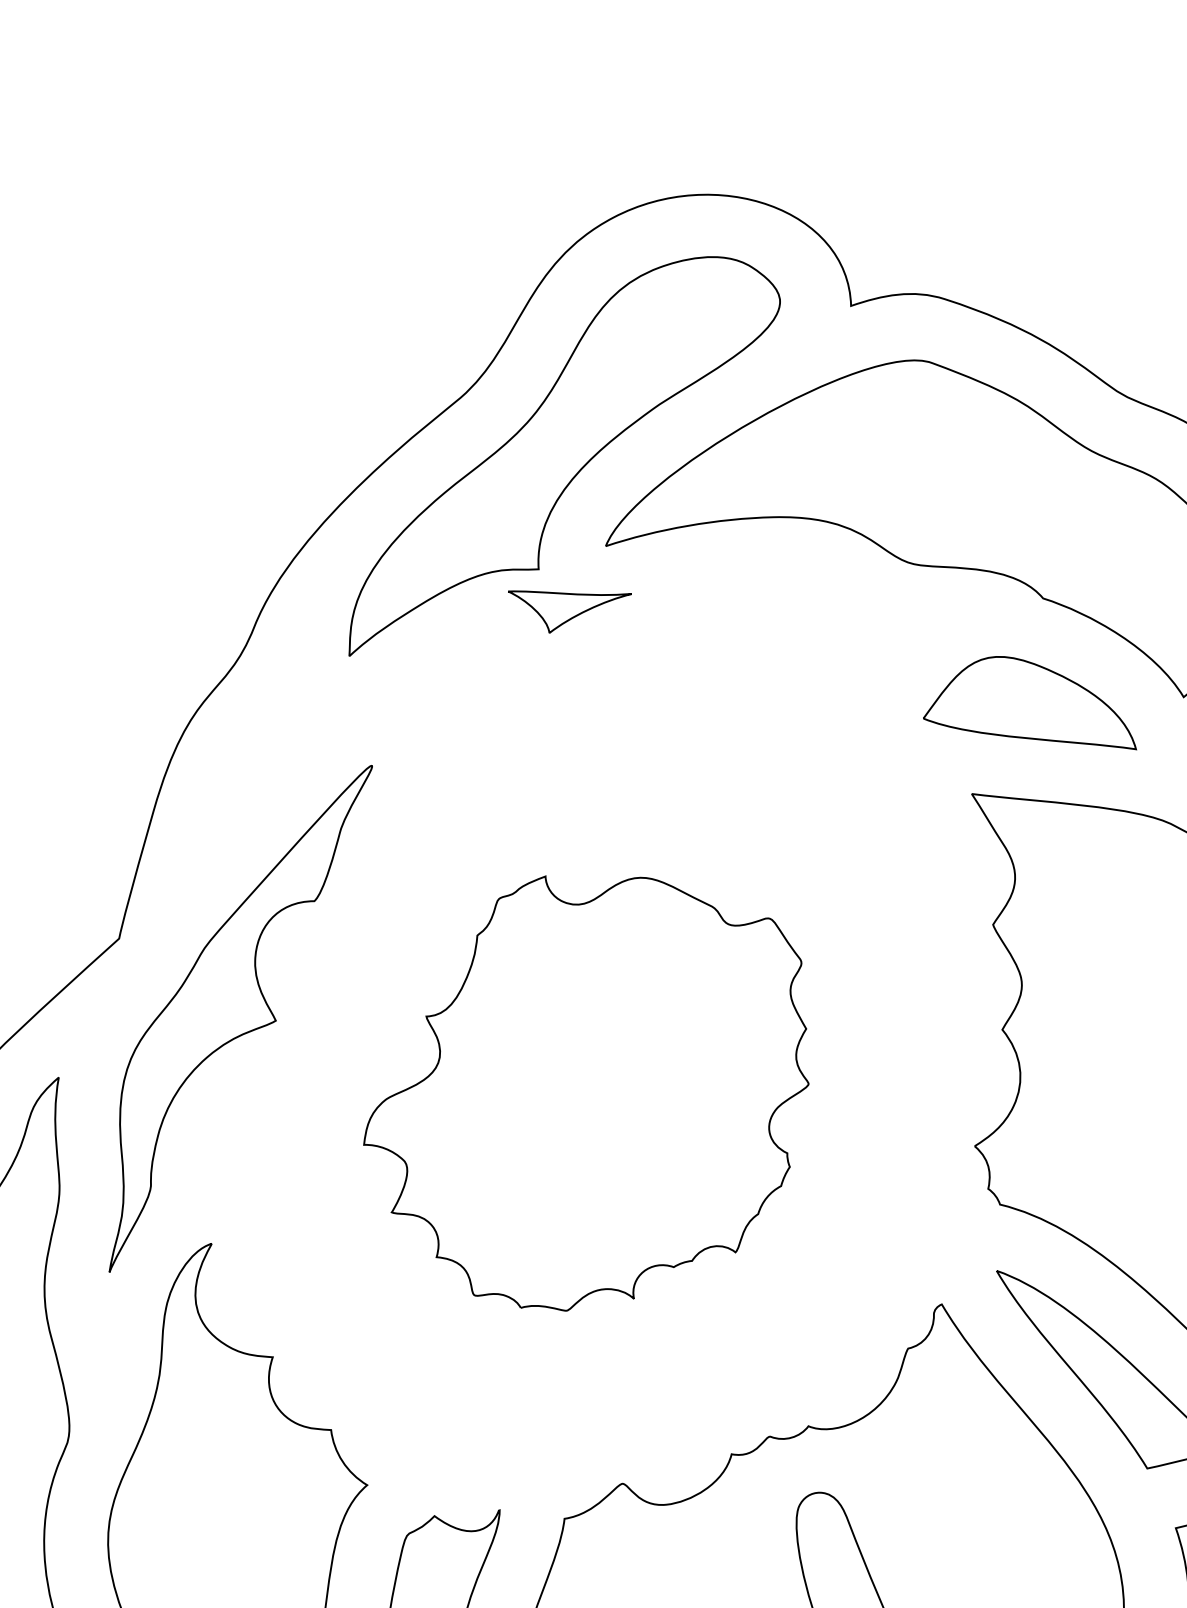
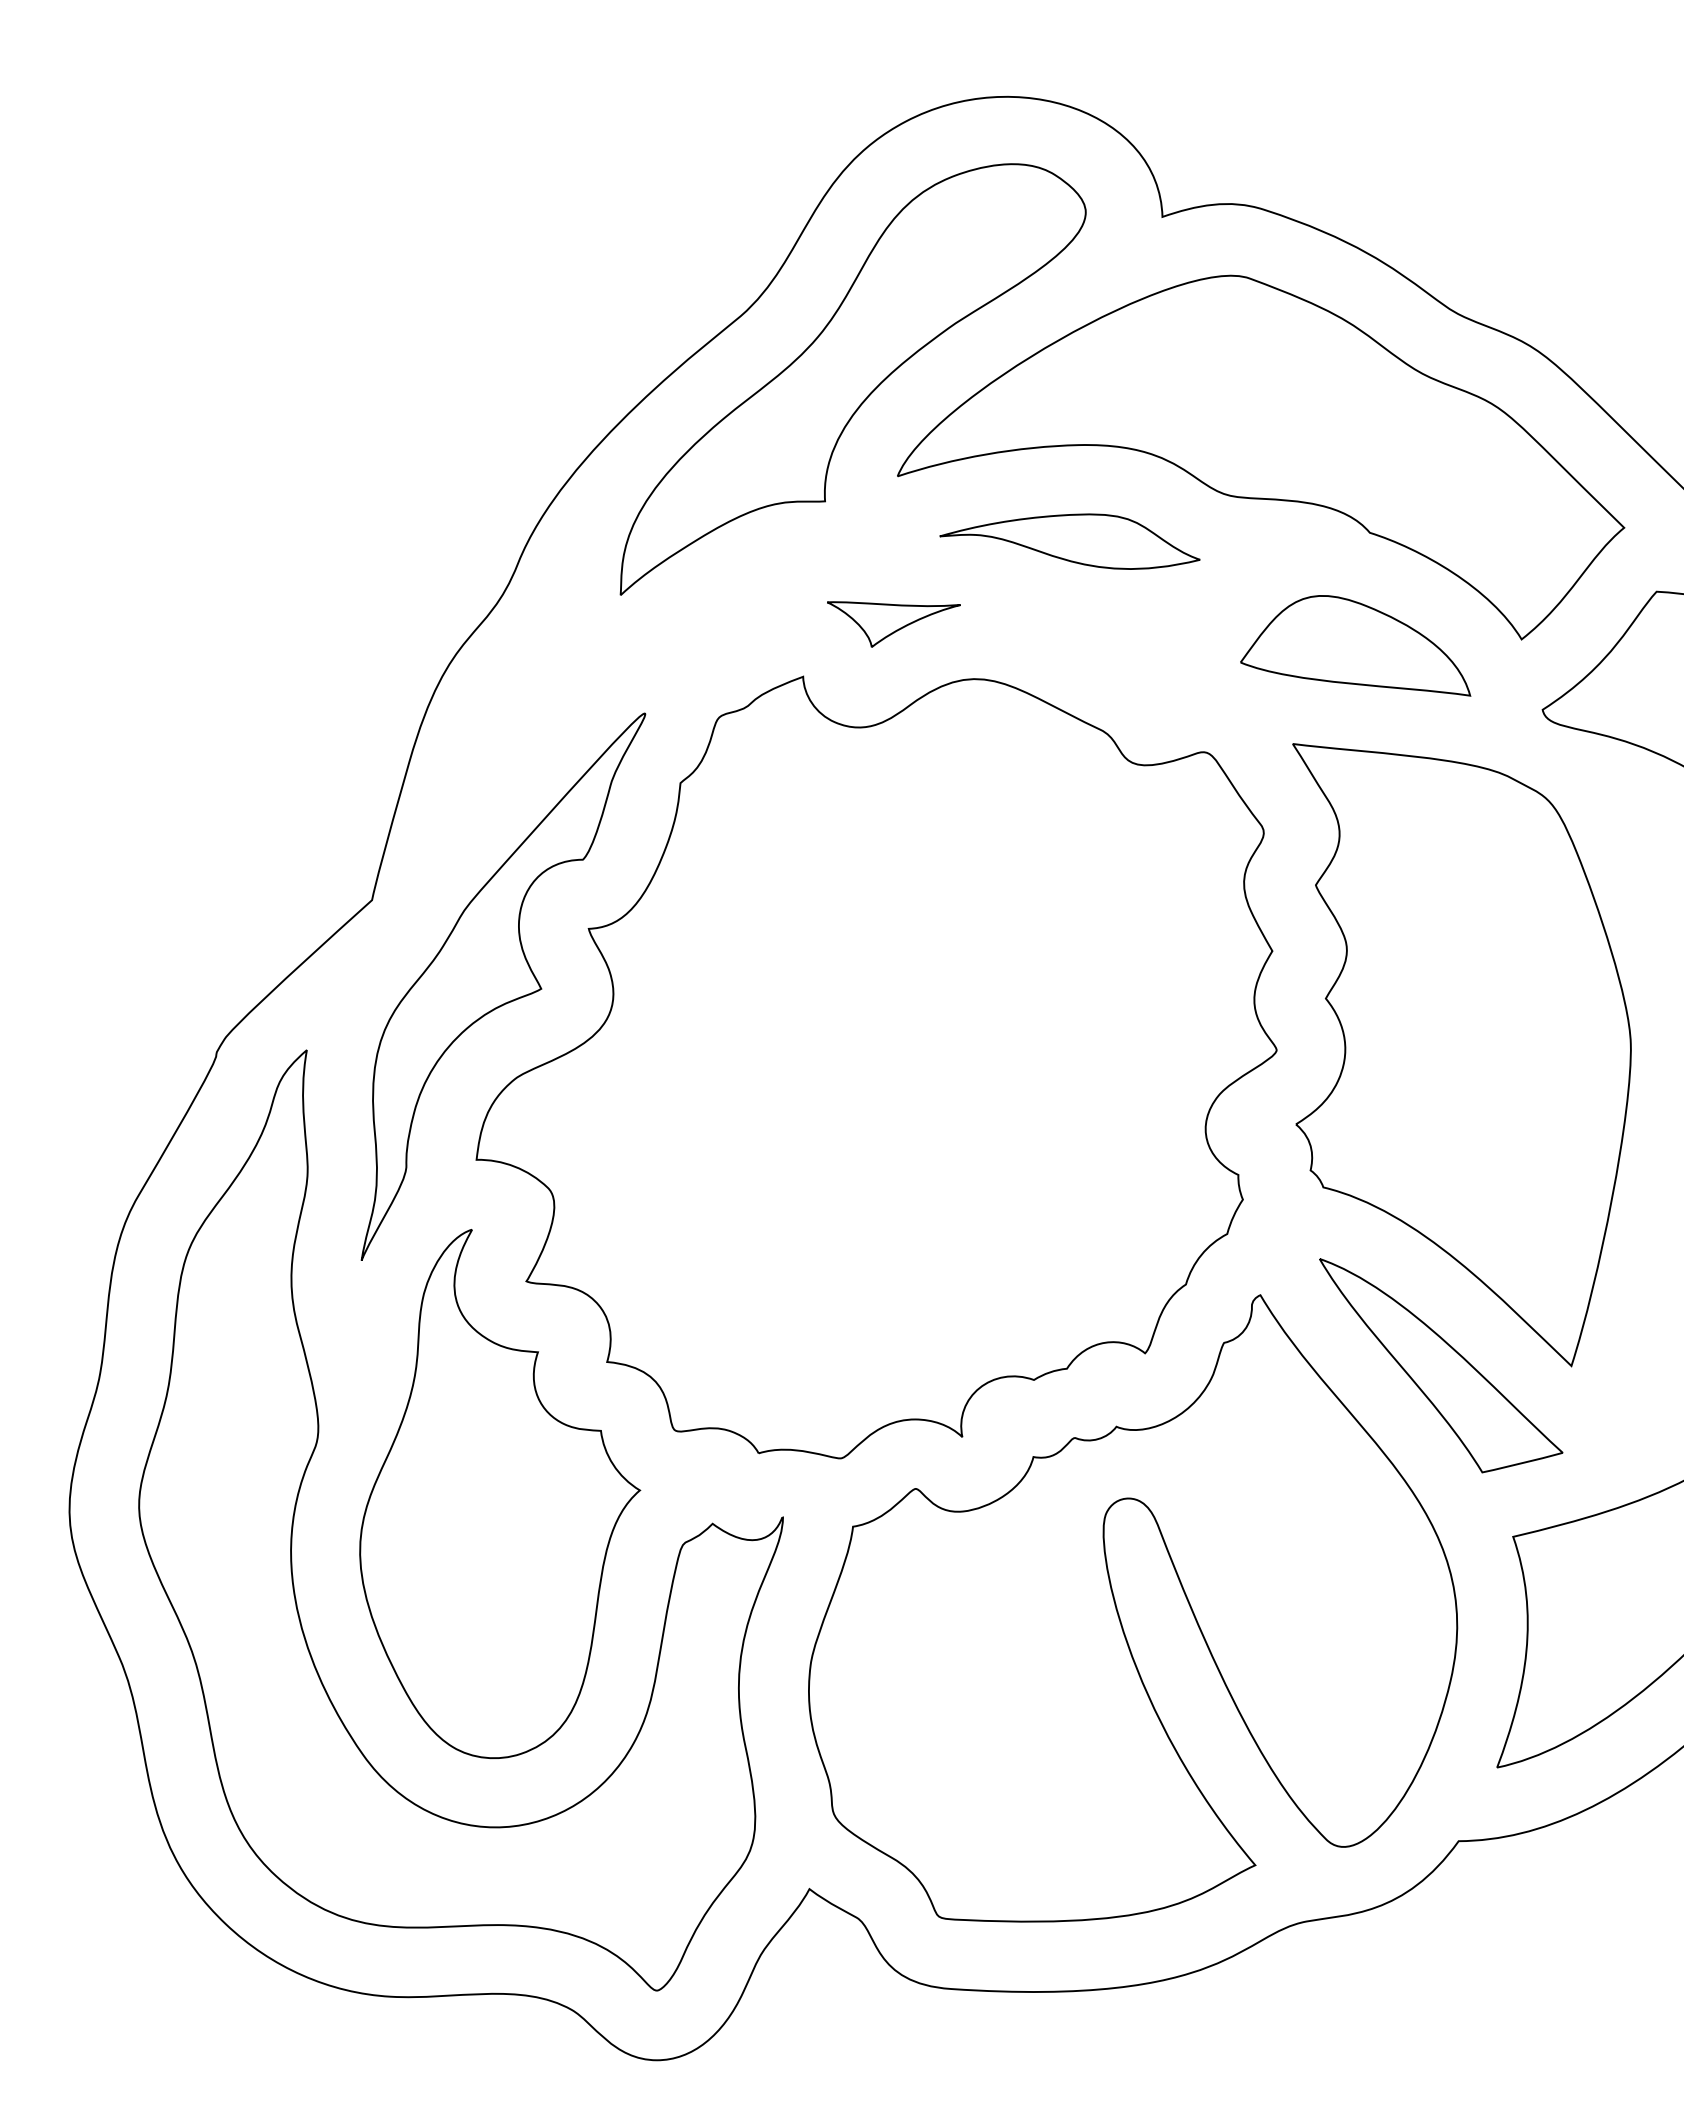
part: (765, 606) -> (1069, 541), added
part: (569, 612) -> (893, 624), moved
part: (586, 1093) -> (876, 1067), size x1.67

